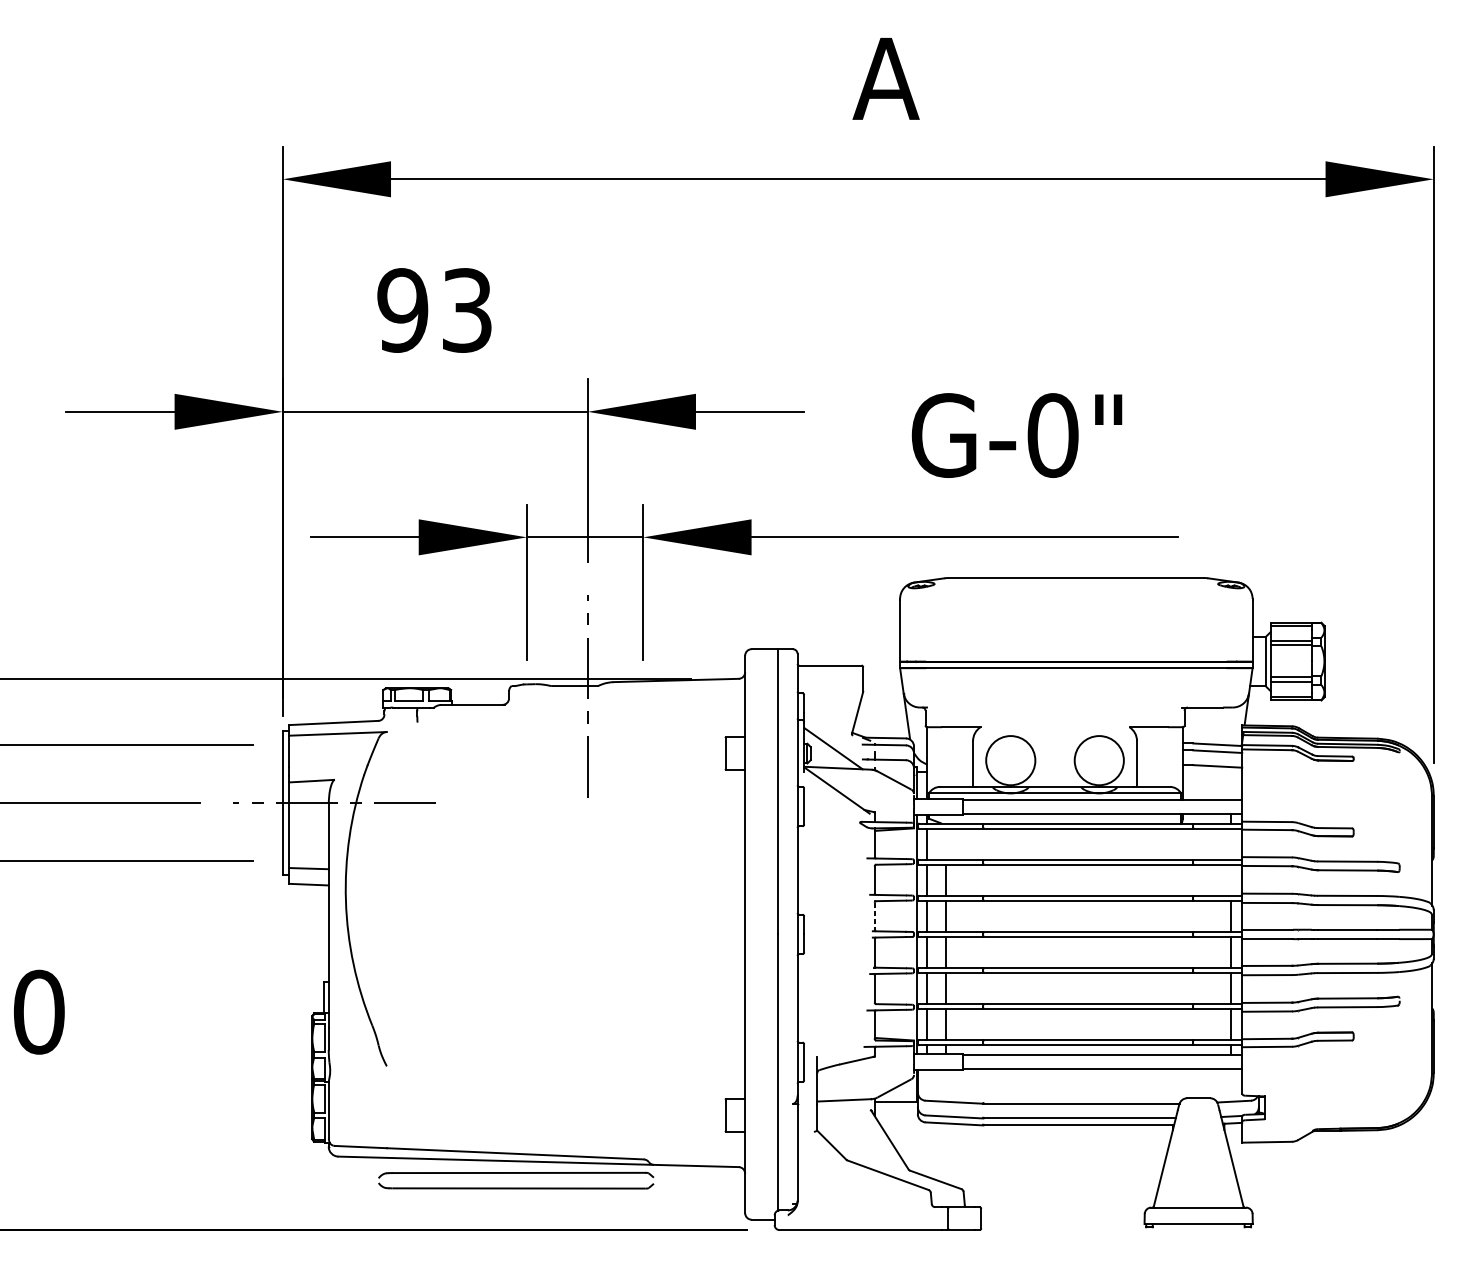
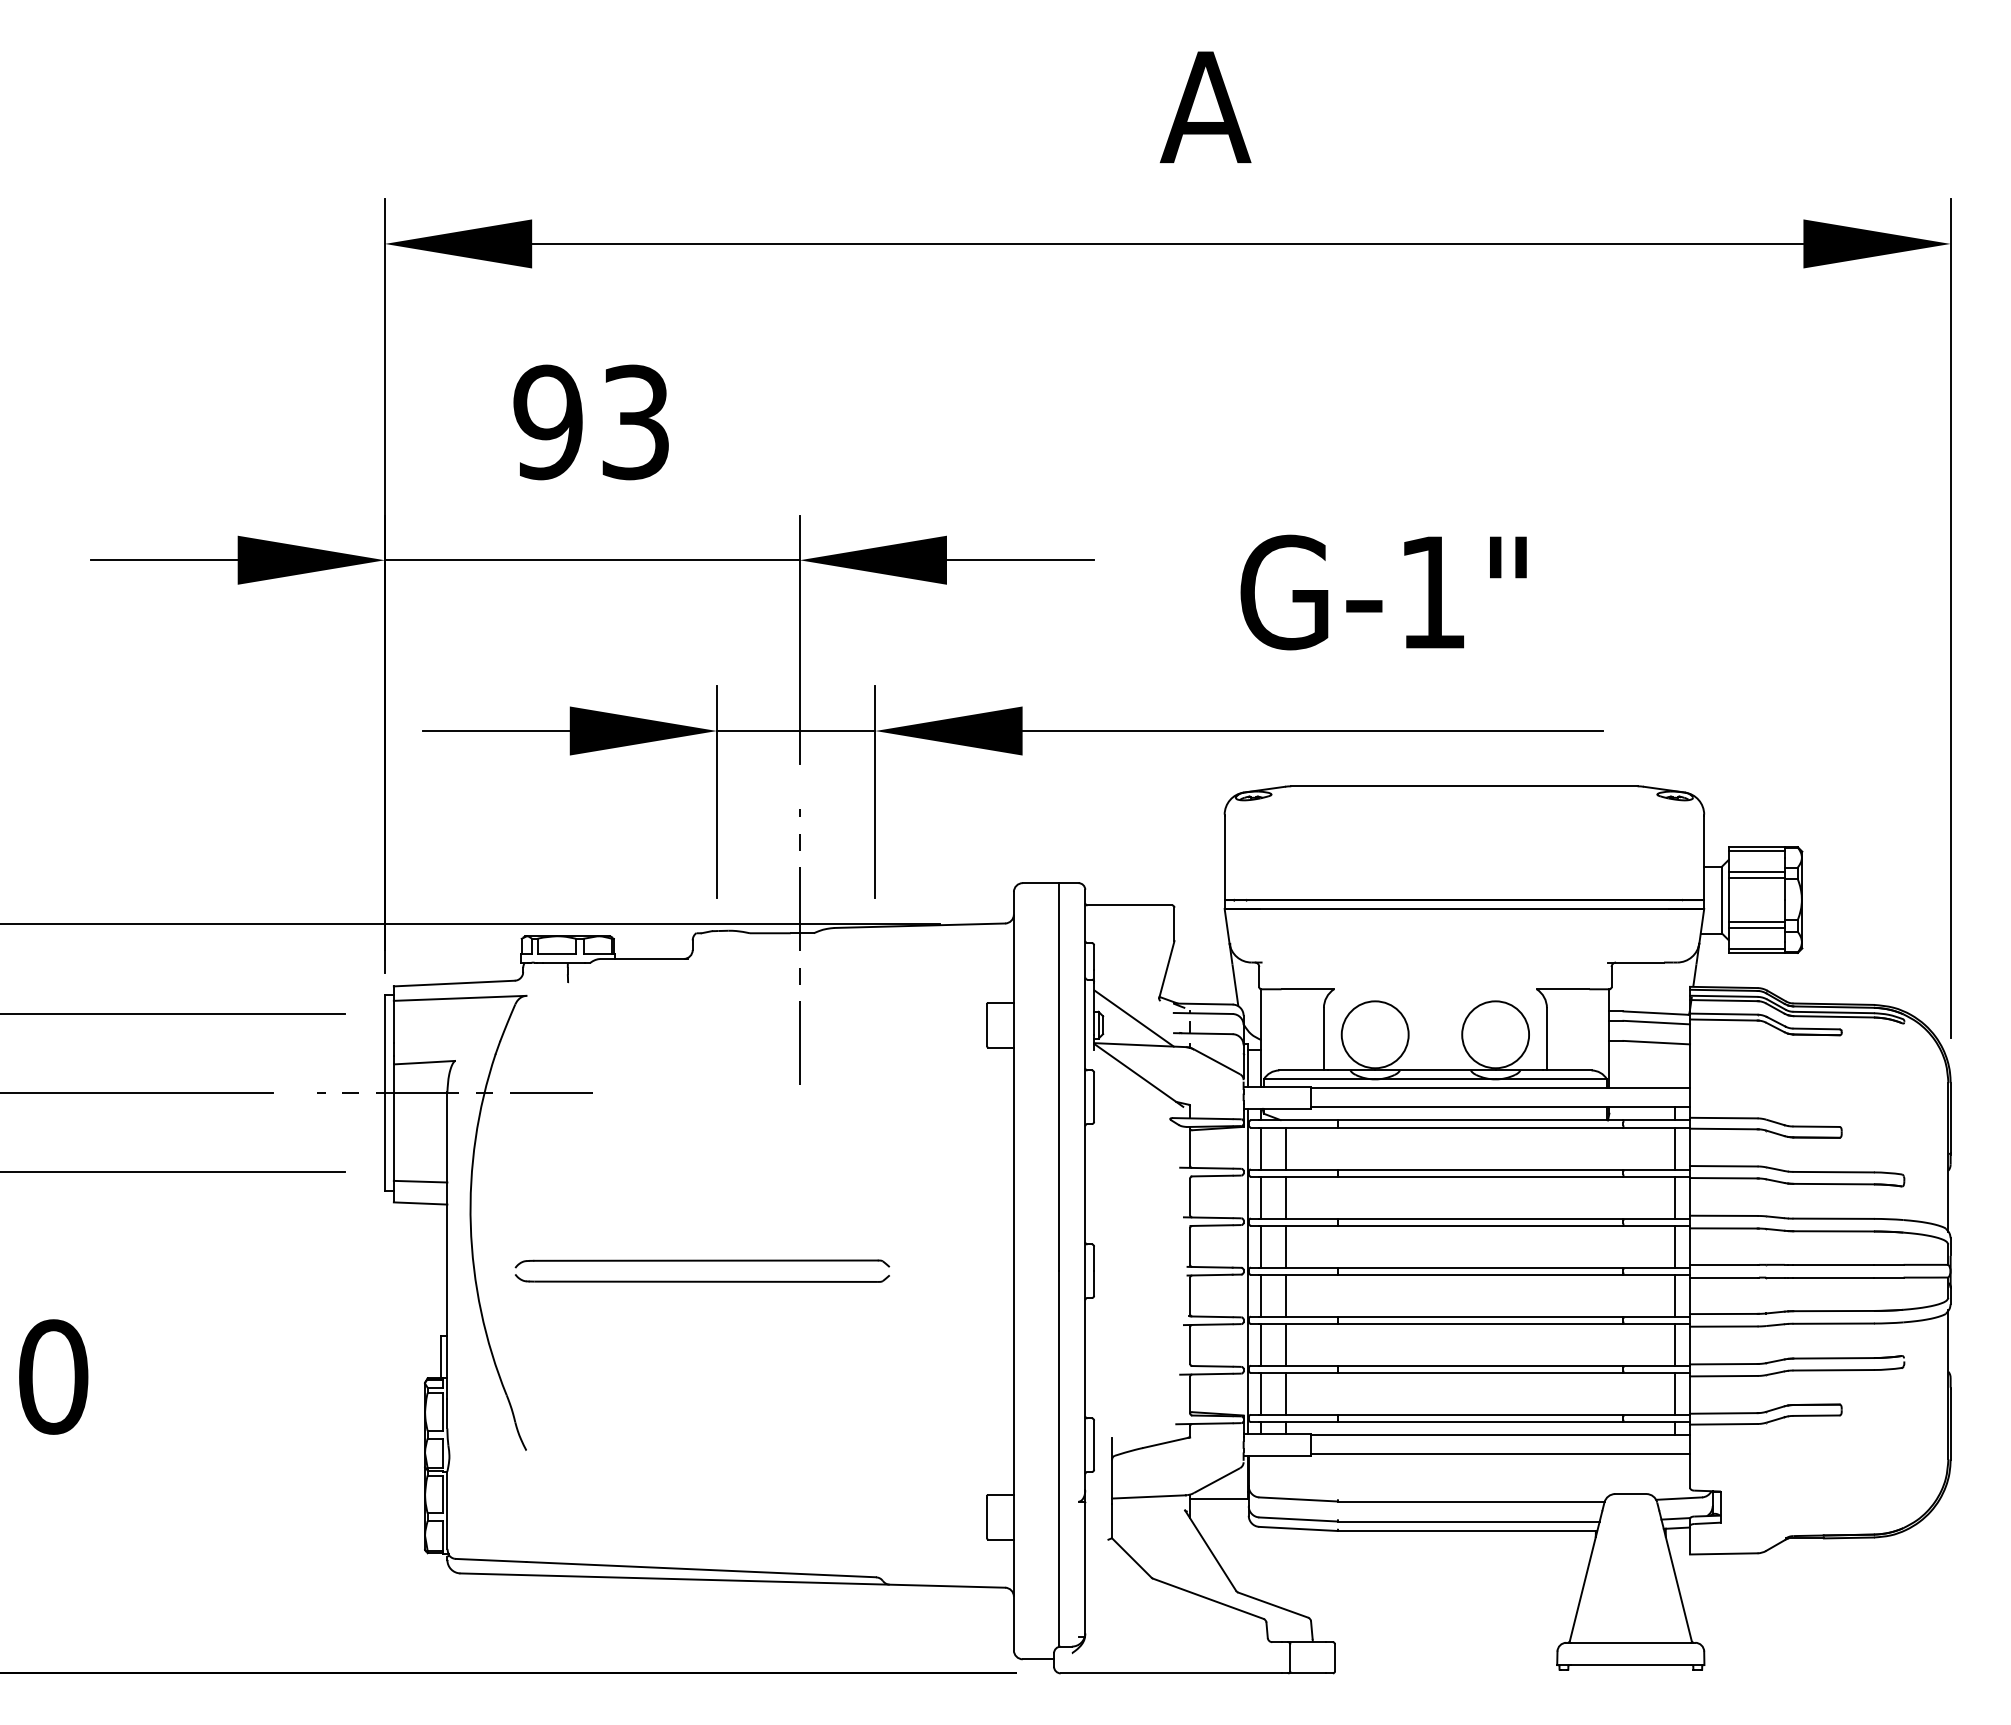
text: (1052, 435) -> (1432, 592), G-0" -> G-1"
line: (945, 844) -> (1286, 1148), added
line: (1231, 844) -> (1675, 1148), added
line: (1231, 880) -> (1675, 1197), added
line: (874, 916) -> (1190, 1246), dashed -> solid
part: (516, 1173) -> (702, 1261), moved

